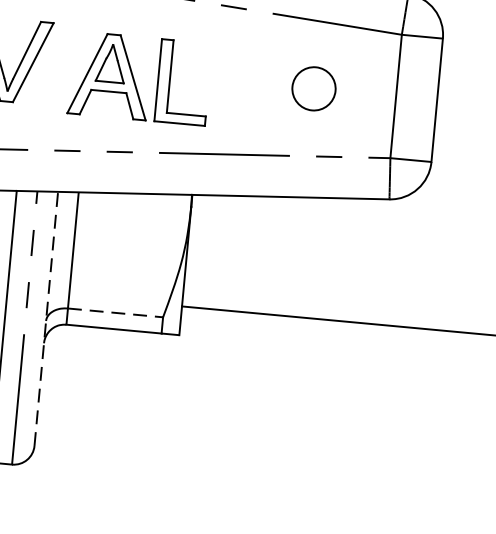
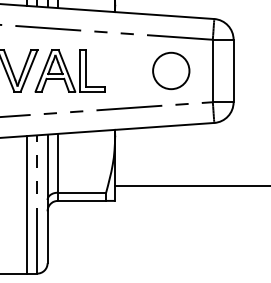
part: (138, 77) -> (69, 70), moved
circle: (314, 87) -> (171, 70), size x1.67
line: (116, 312) -> (82, 192), dashed -> solid
line: (46, 318) -> (47, 198), dashed -> solid

